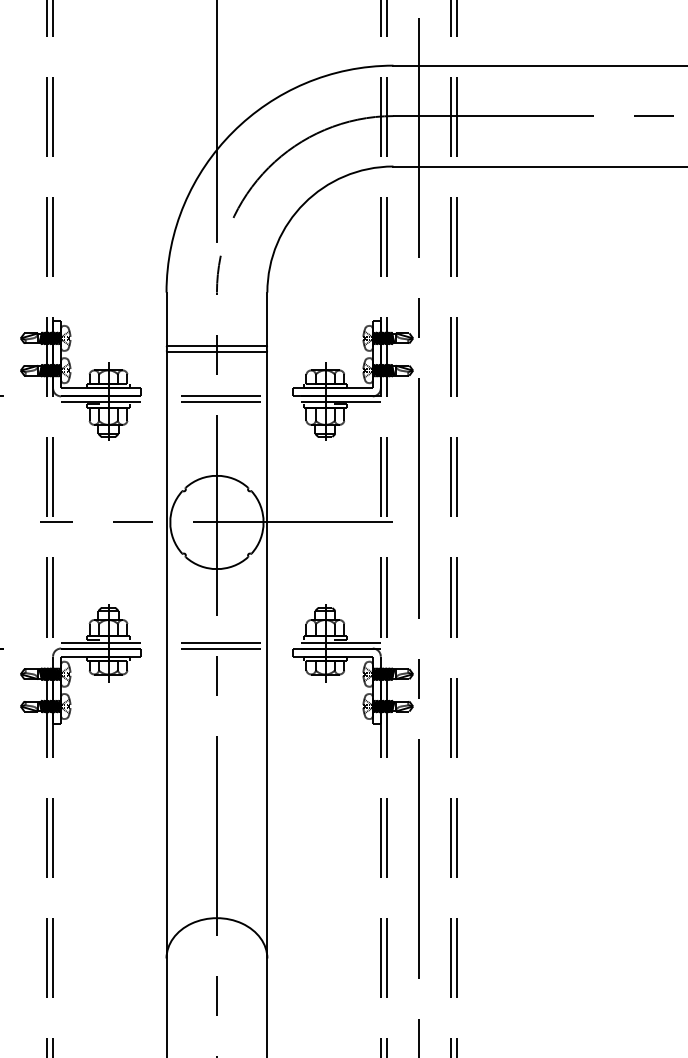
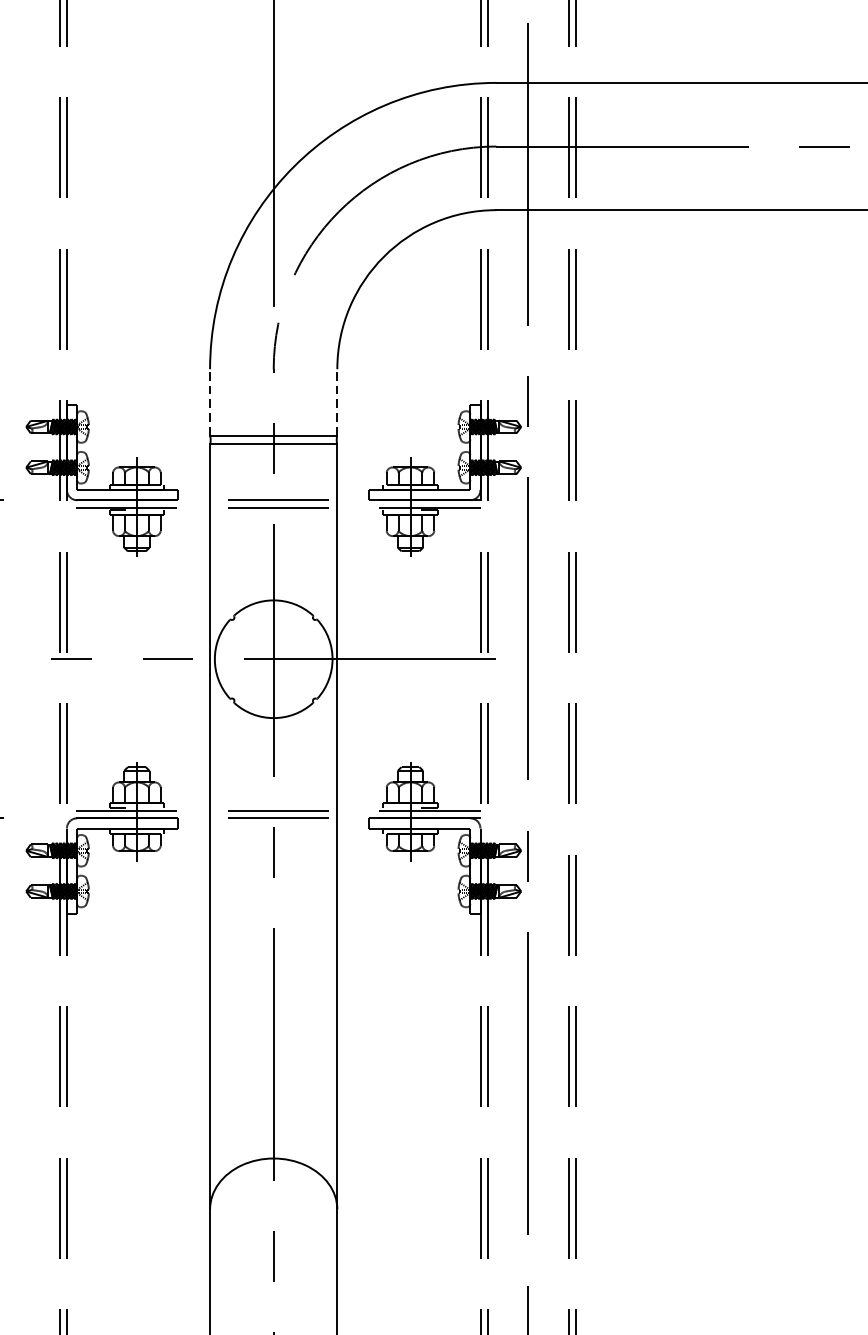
line: (166, 318) -> (210, 401), solid -> dashed
line: (267, 318) -> (337, 401), solid -> dashed

